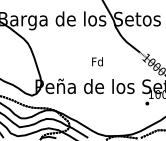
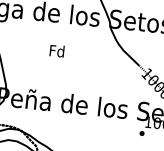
text: (97, 61) -> (57, 50), moved

